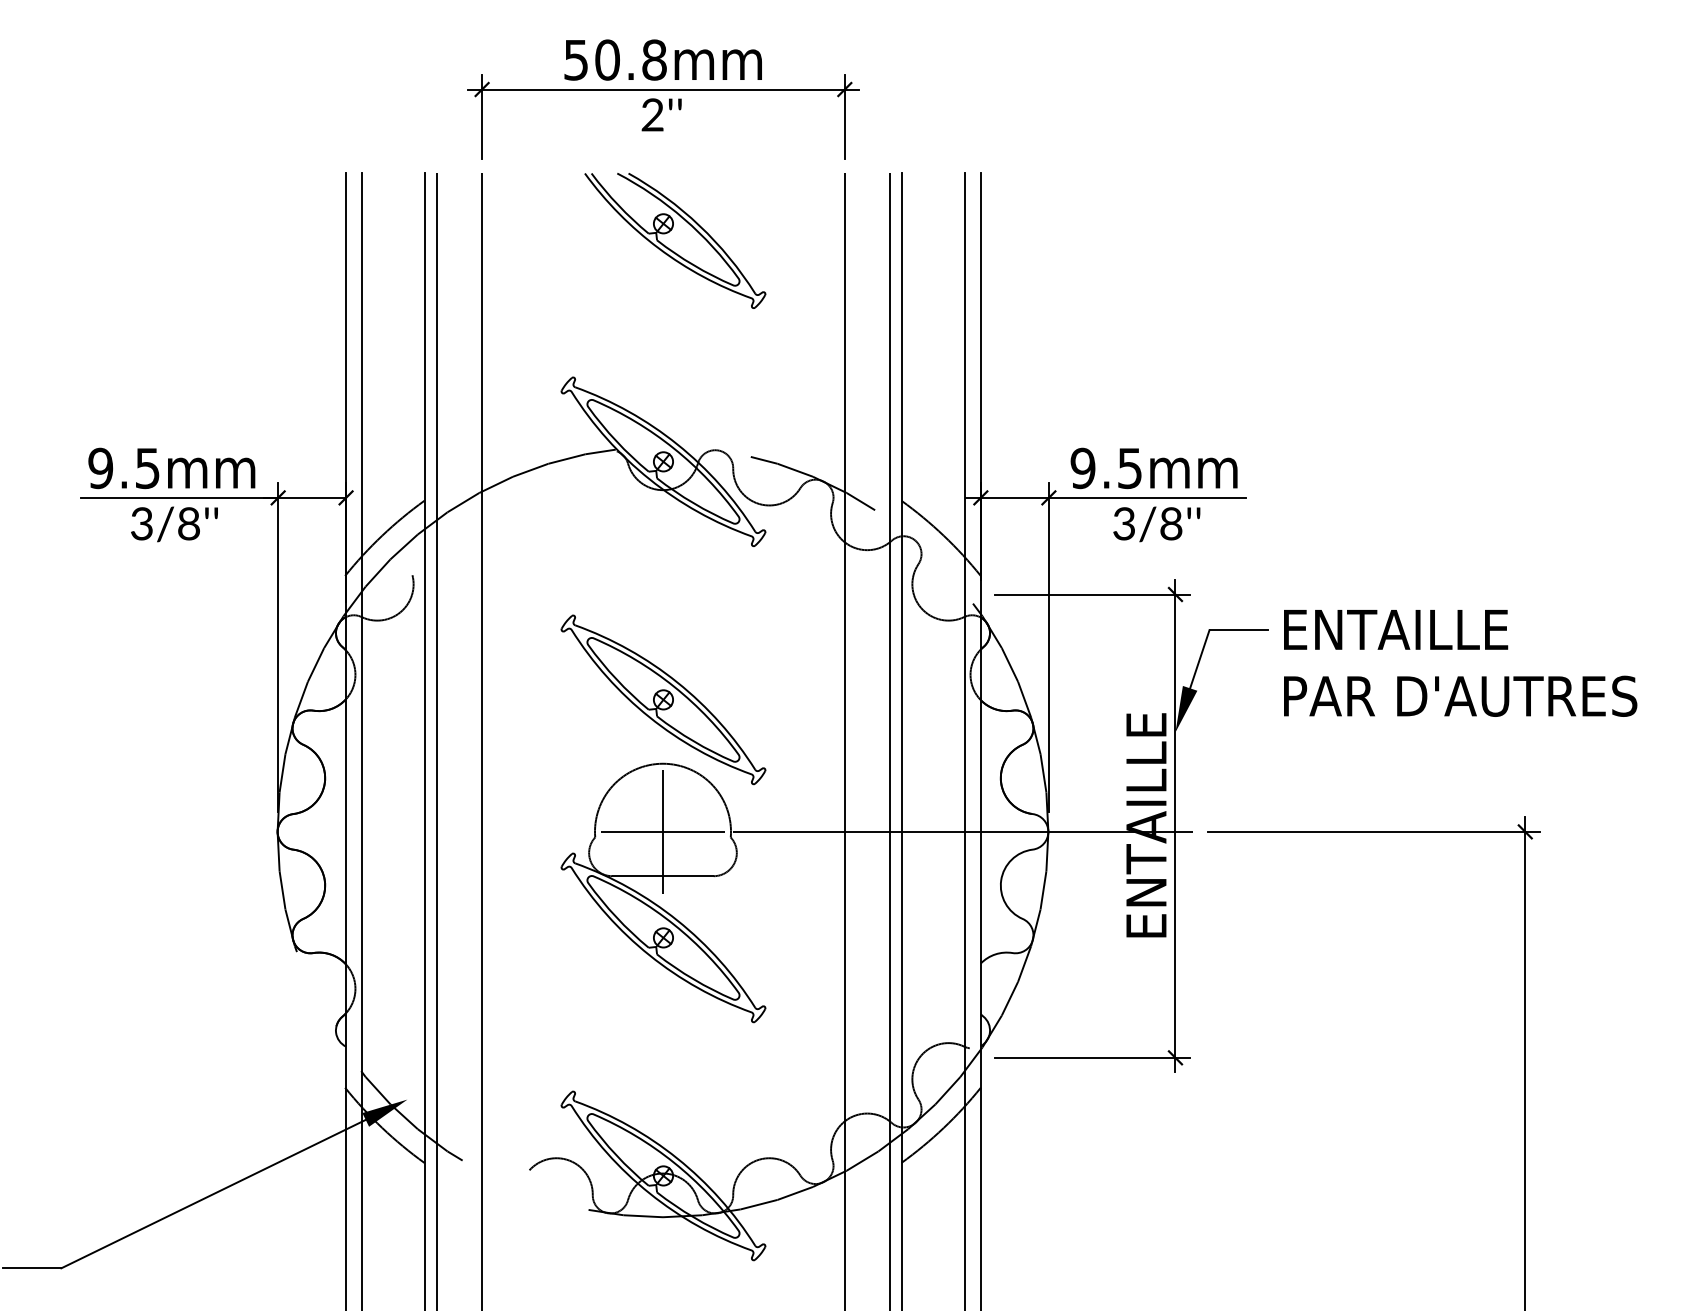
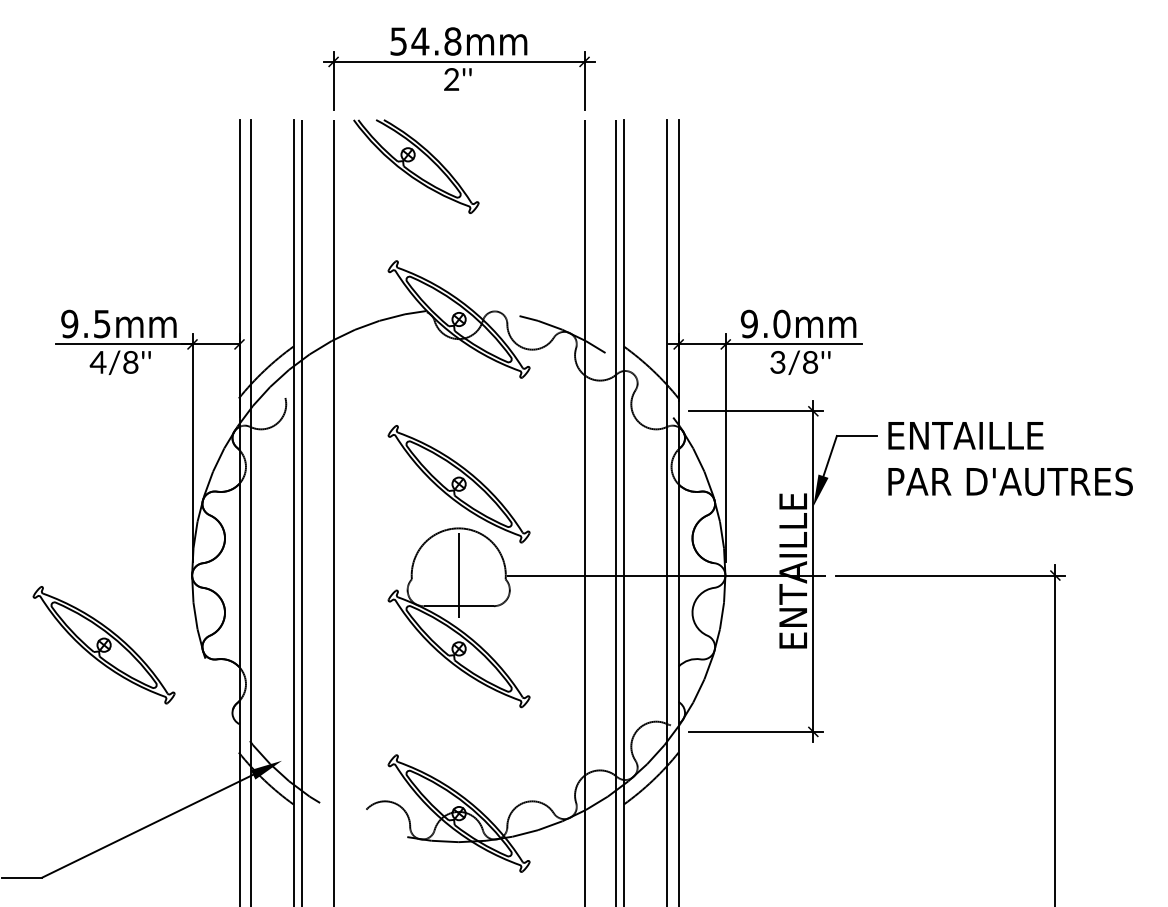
text: (607, 60) -> (420, 41), 50.8mm -> 54.8mm
part: (669, 233) -> (412, 161), moved
text: (1129, 467) -> (781, 323), 9.5mm -> 9.0mm
text: (140, 522) -> (97, 361), 3/8''\f] -> 4/8''\f]
line: (662, 831) -> (458, 575), removed
part: (149, 932) -> (103, 645), added

